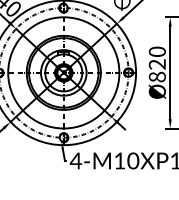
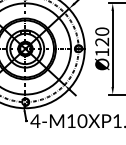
text: (156, 76) -> (101, 51), Ø820 -> Ø120

